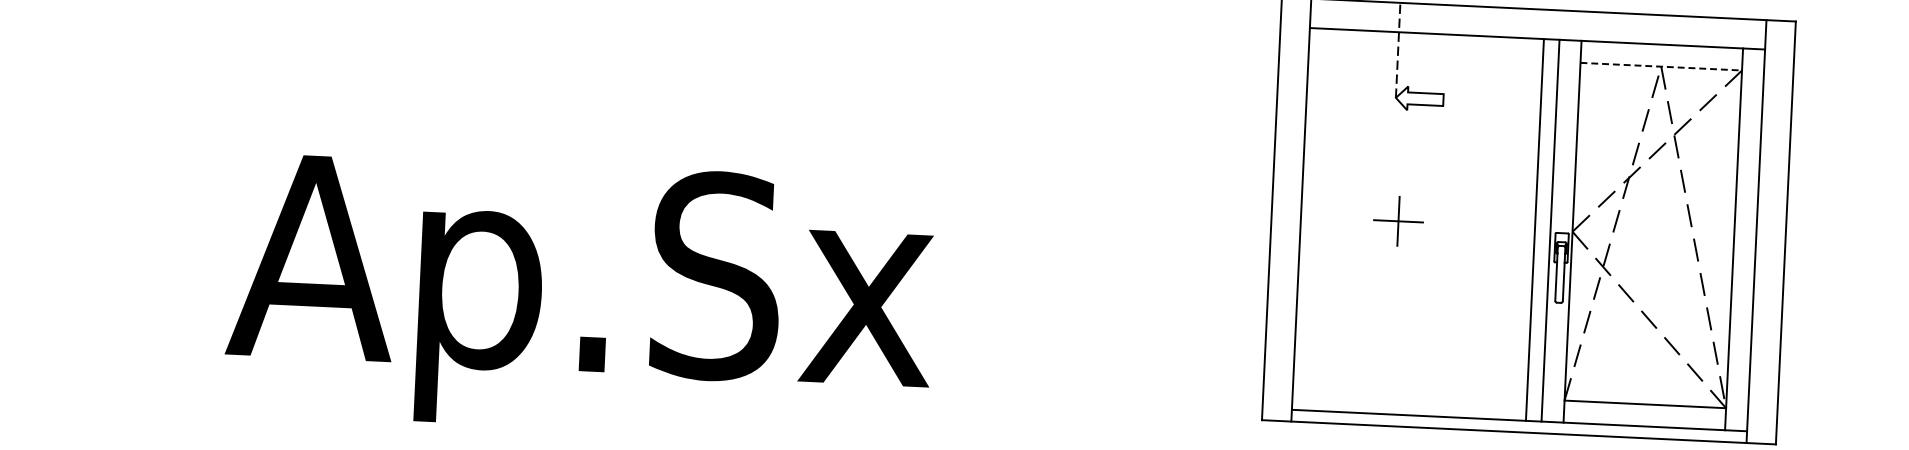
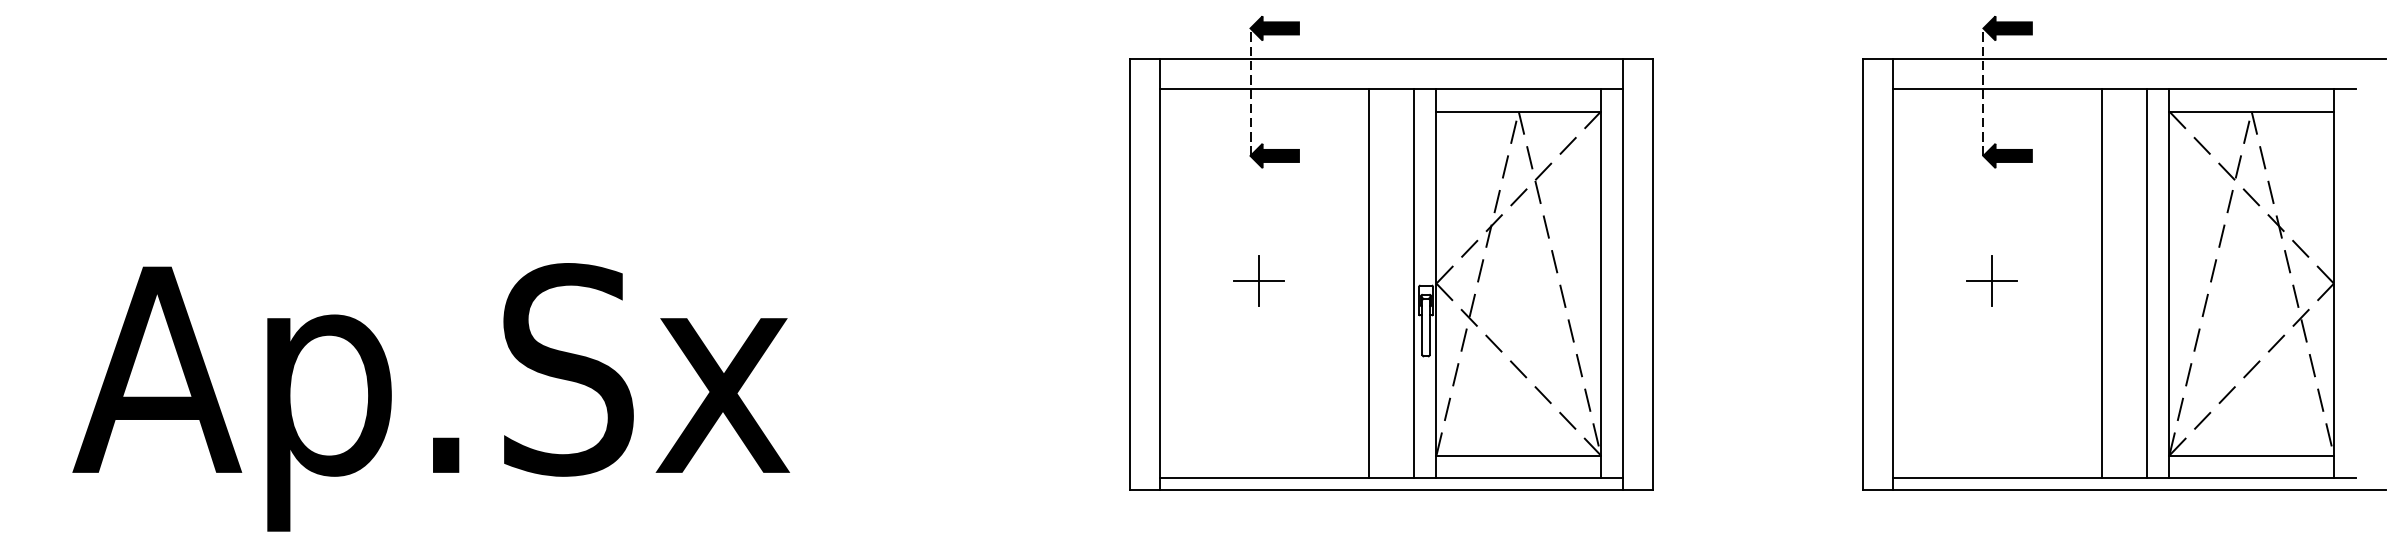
line: (1662, 66) -> (1519, 111), dashed -> solid
fill: (1419, 98) -> (1274, 155), added
line: (1535, 229) -> (1369, 283), moved

